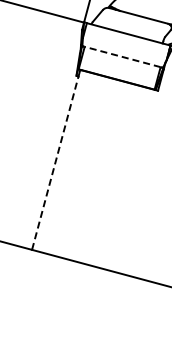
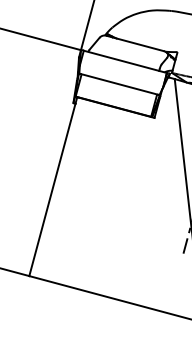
line: (121, 57) -> (118, 84), dashed -> solid
line: (55, 162) -> (52, 189), dashed -> solid

